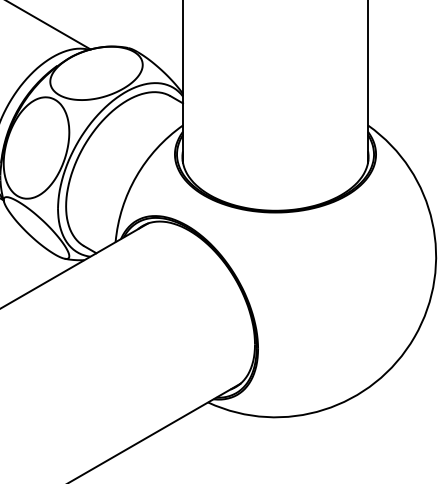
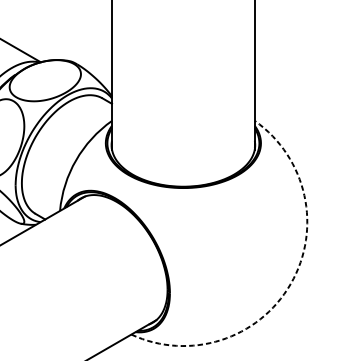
arc: (414, 337) -> (290, 284), solid -> dashed

